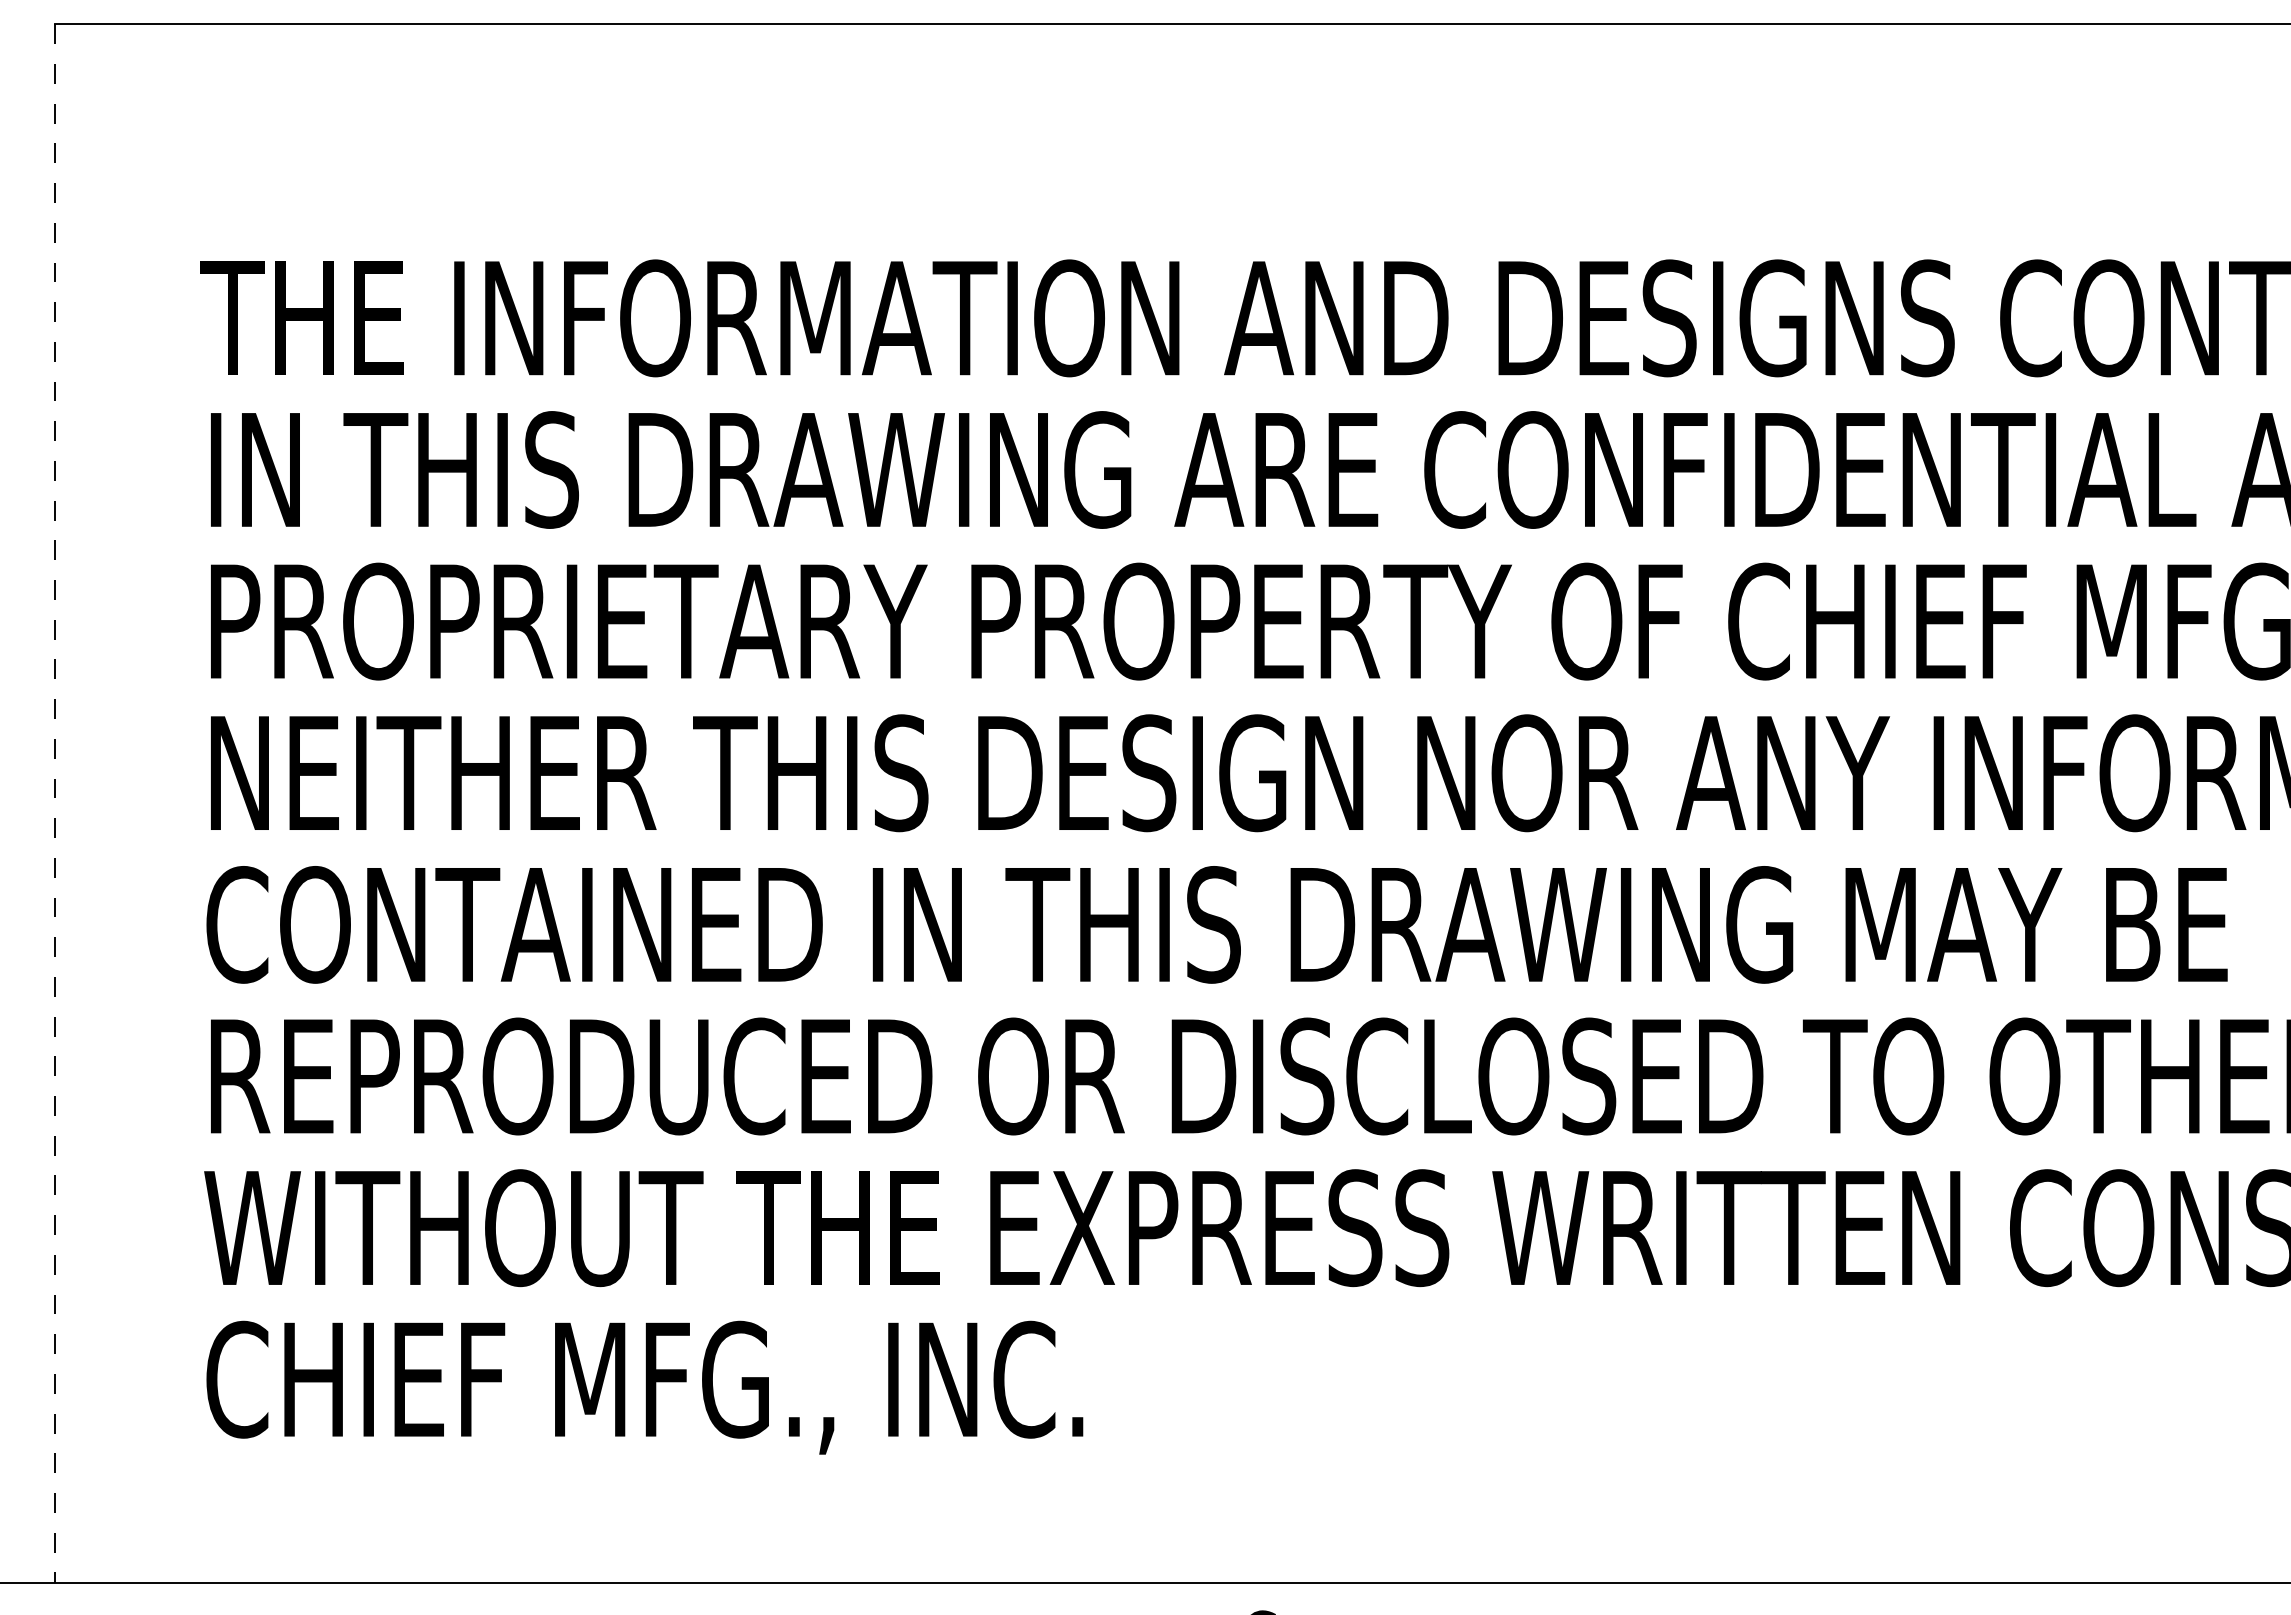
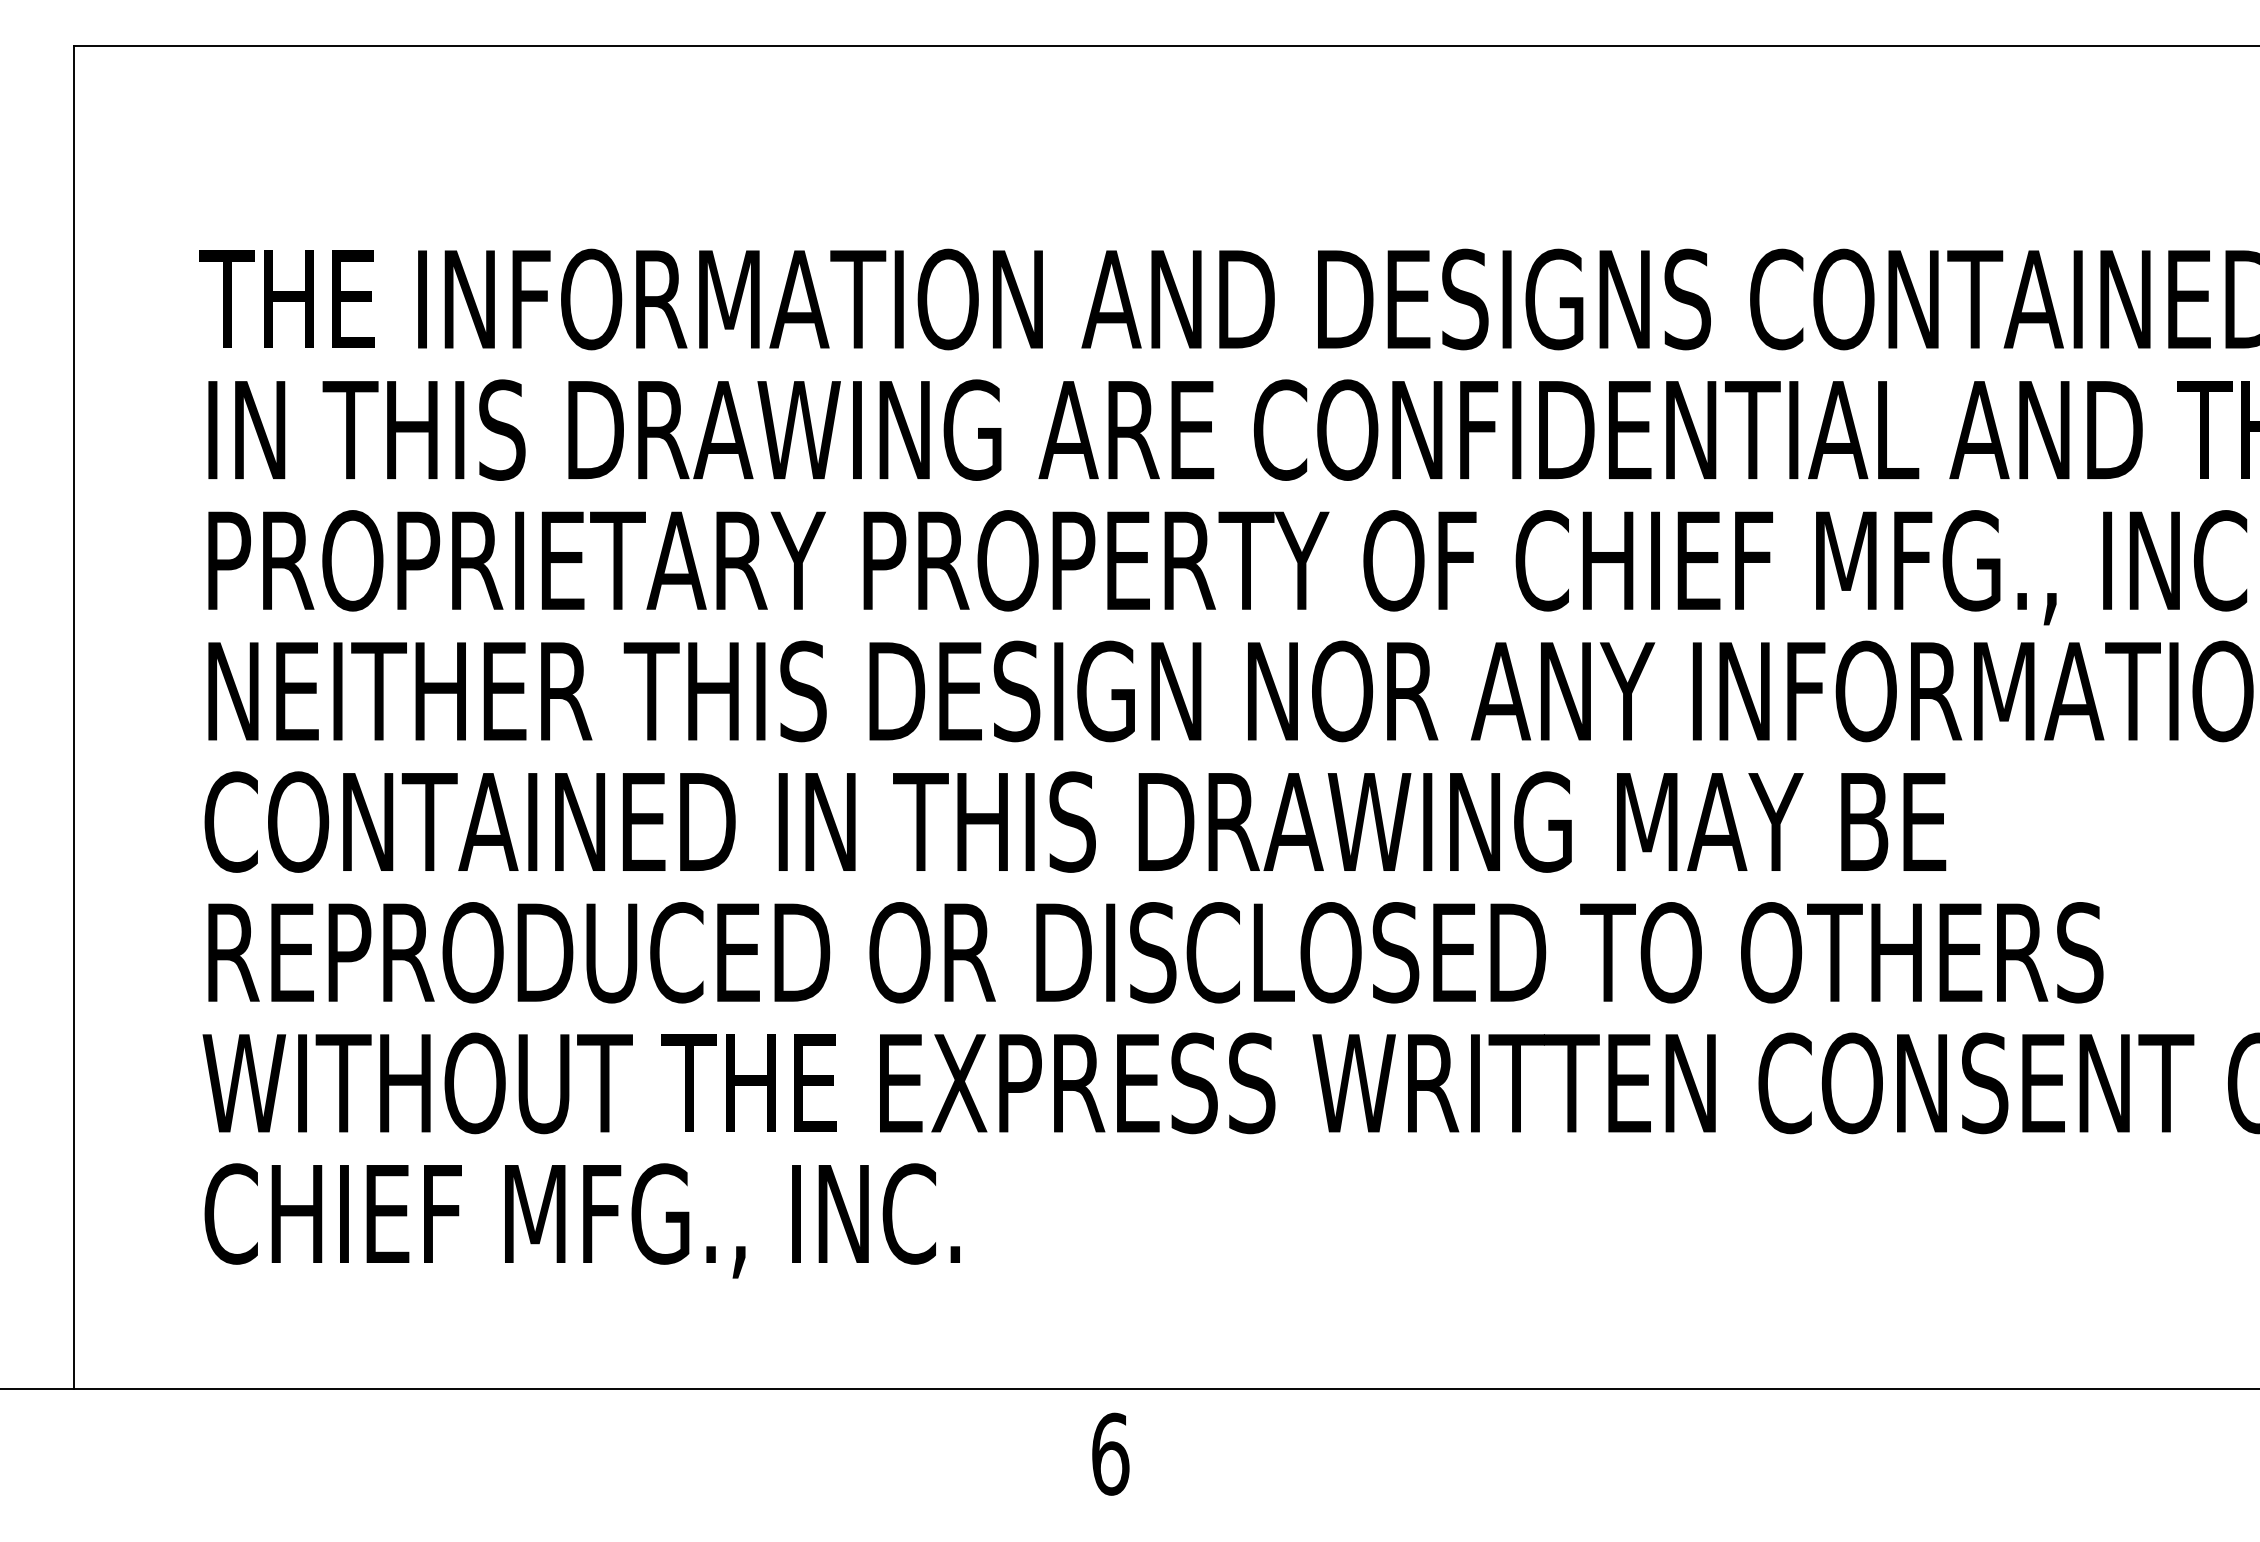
line: (55, 803) -> (74, 717), dashed -> solid

